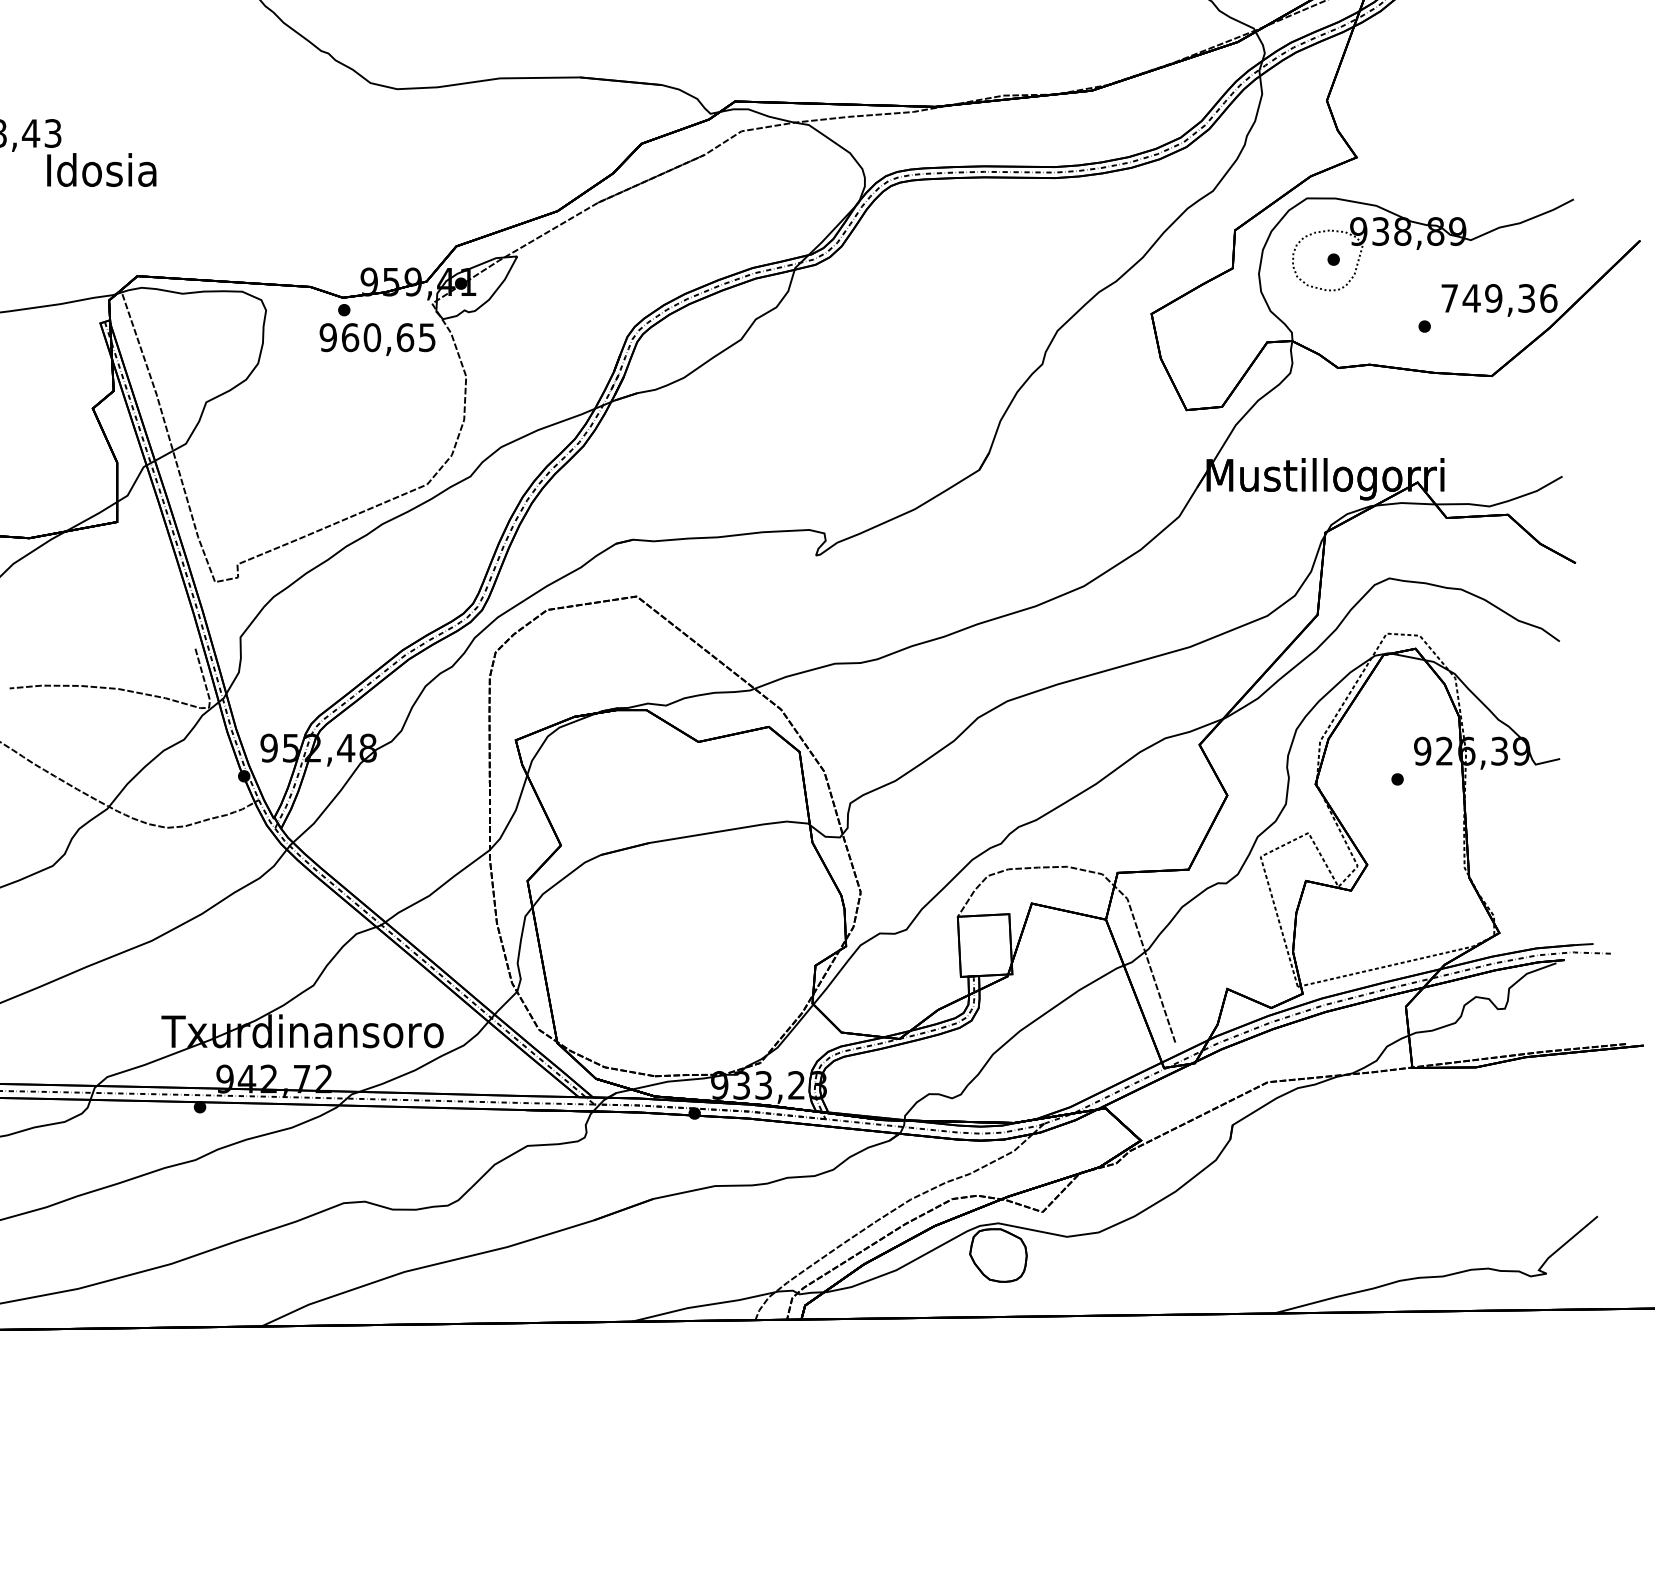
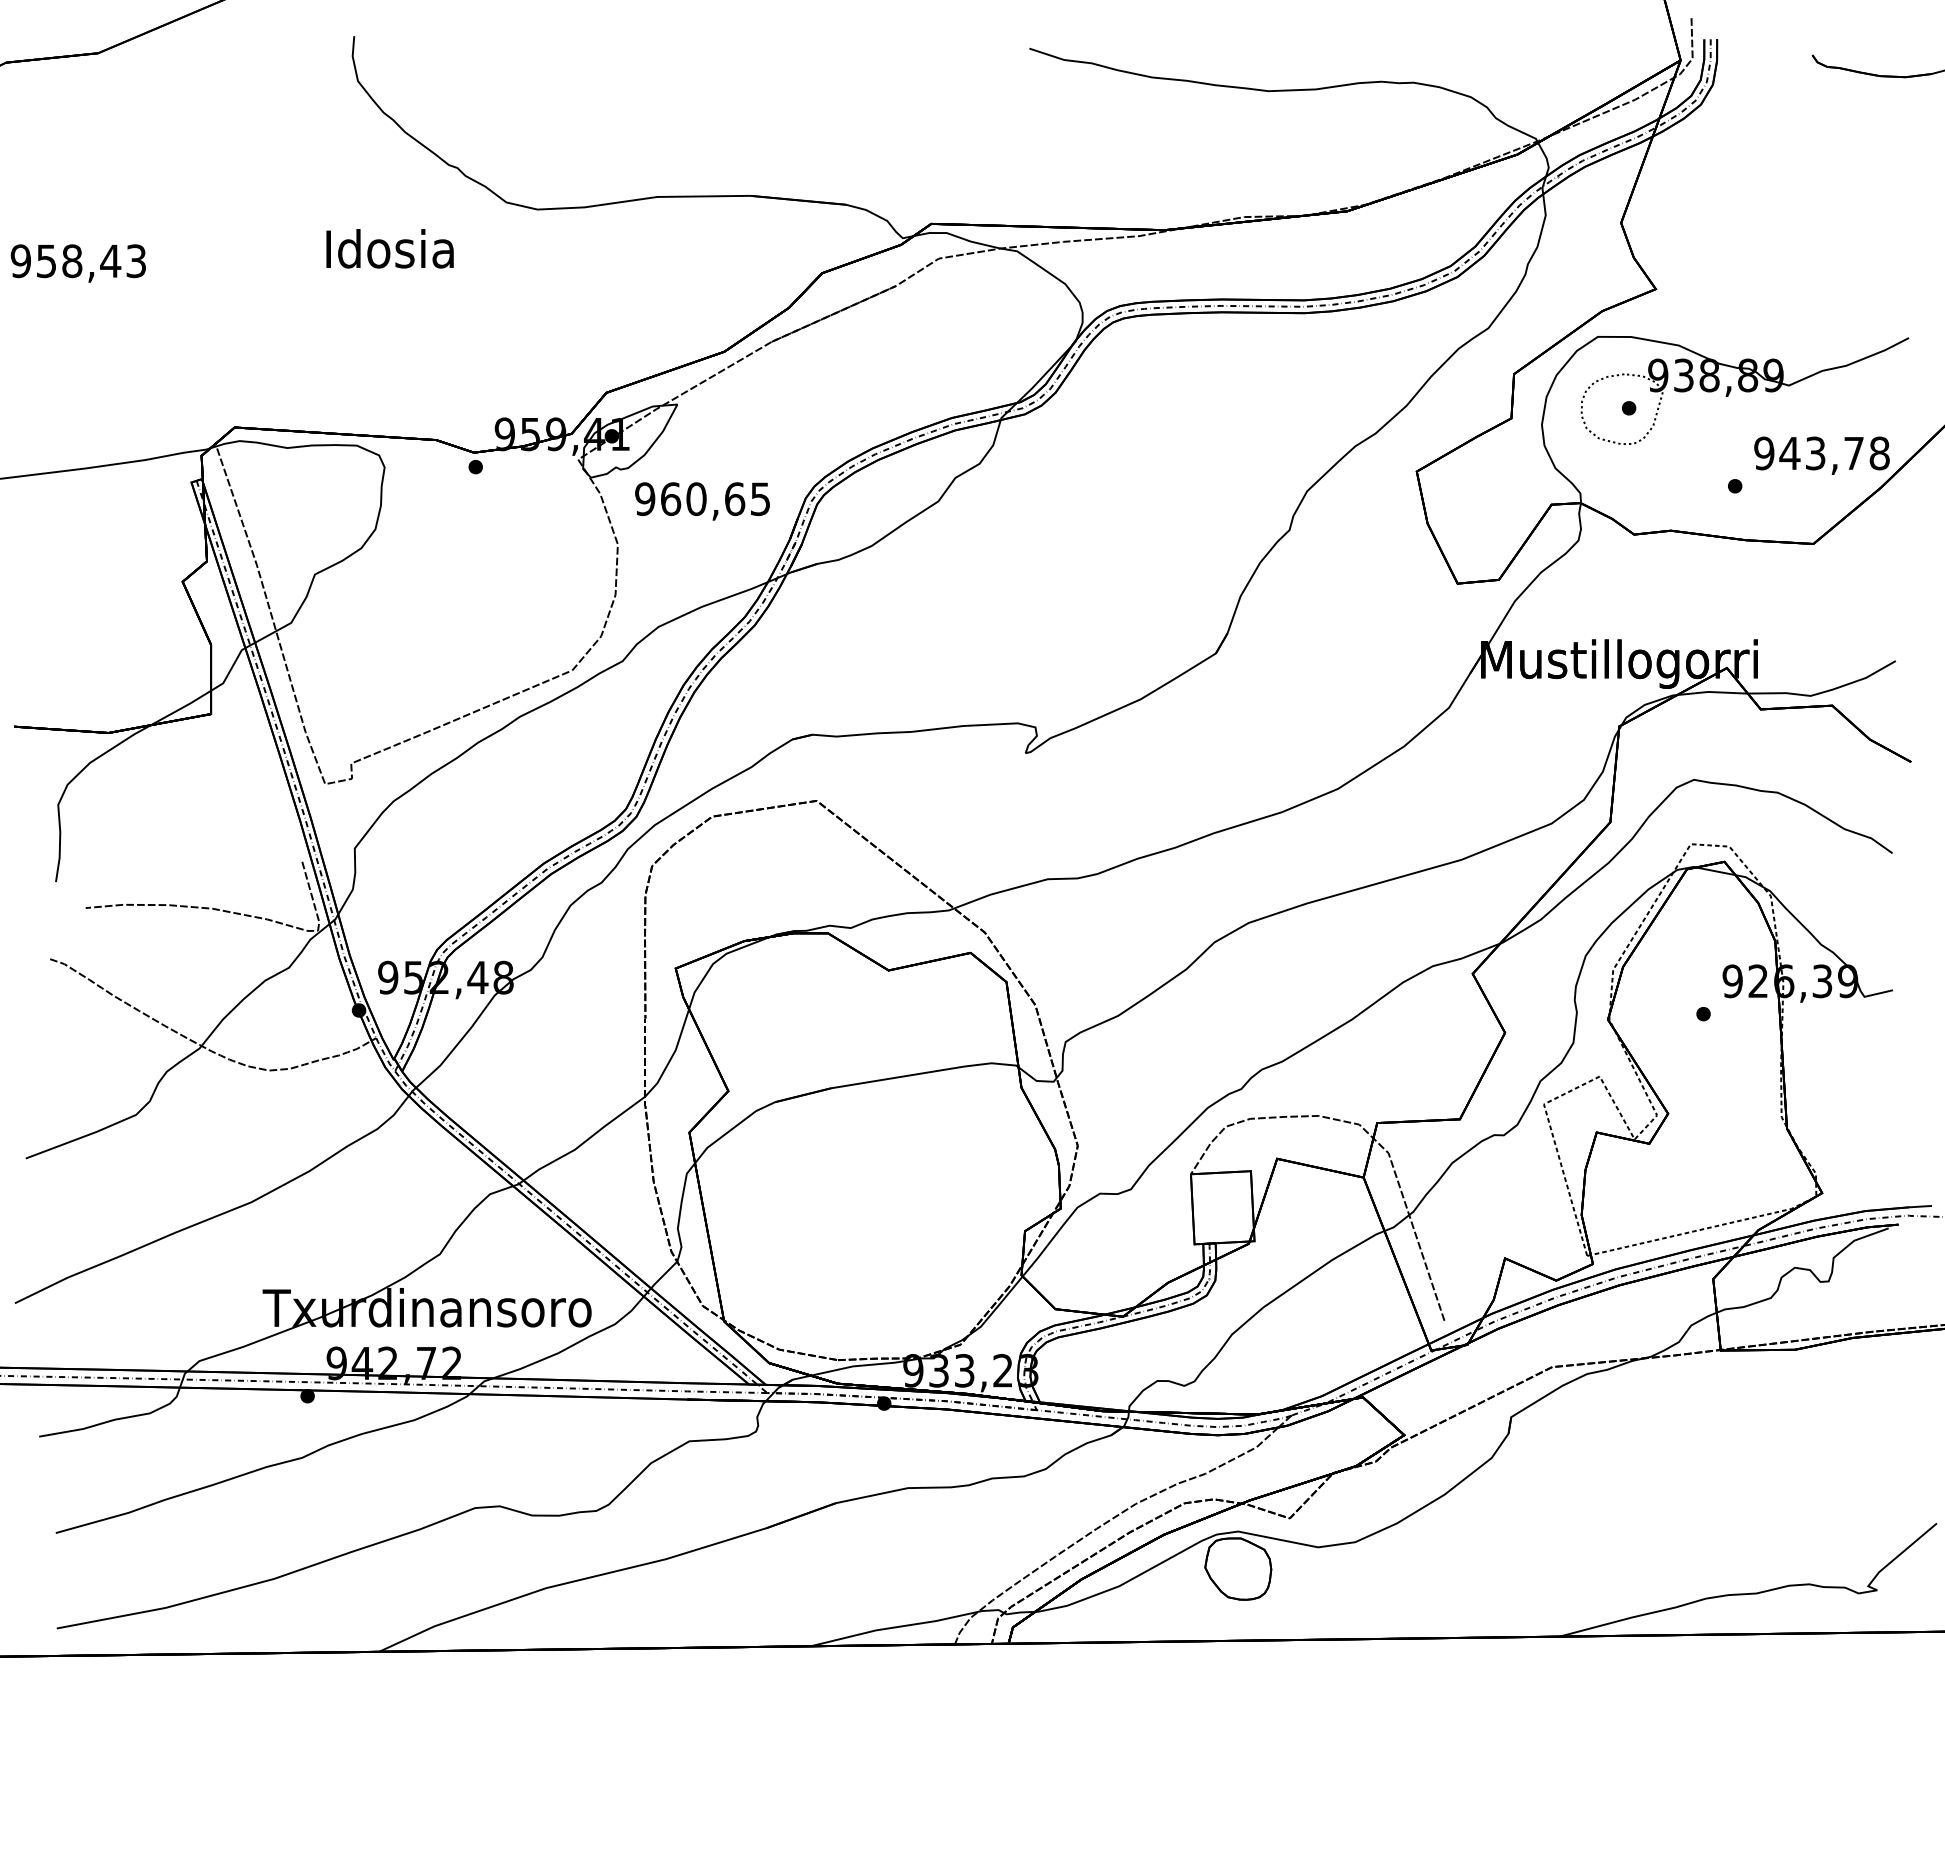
text: (101, 169) -> (389, 248), moved
text: (1498, 298) -> (1821, 453), 749,36 -> 943,78
text: (377, 339) -> (702, 501), moved

